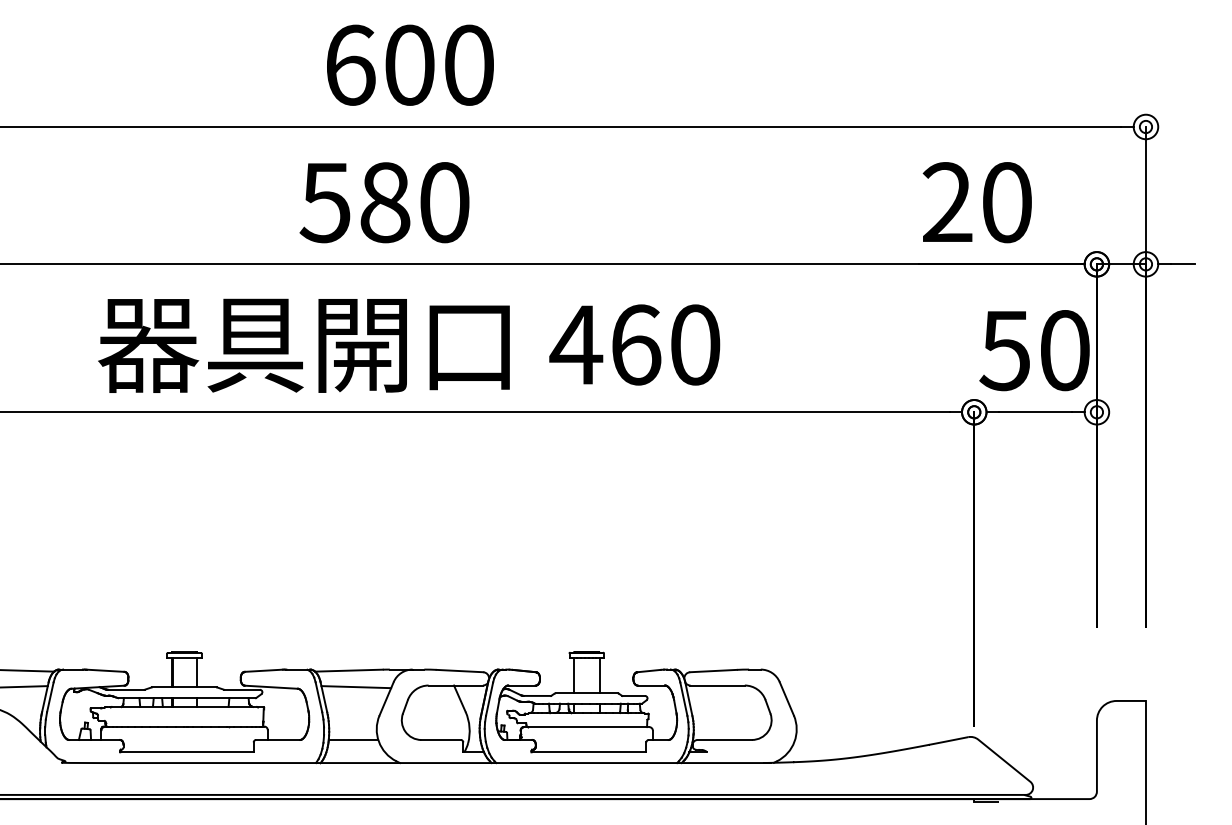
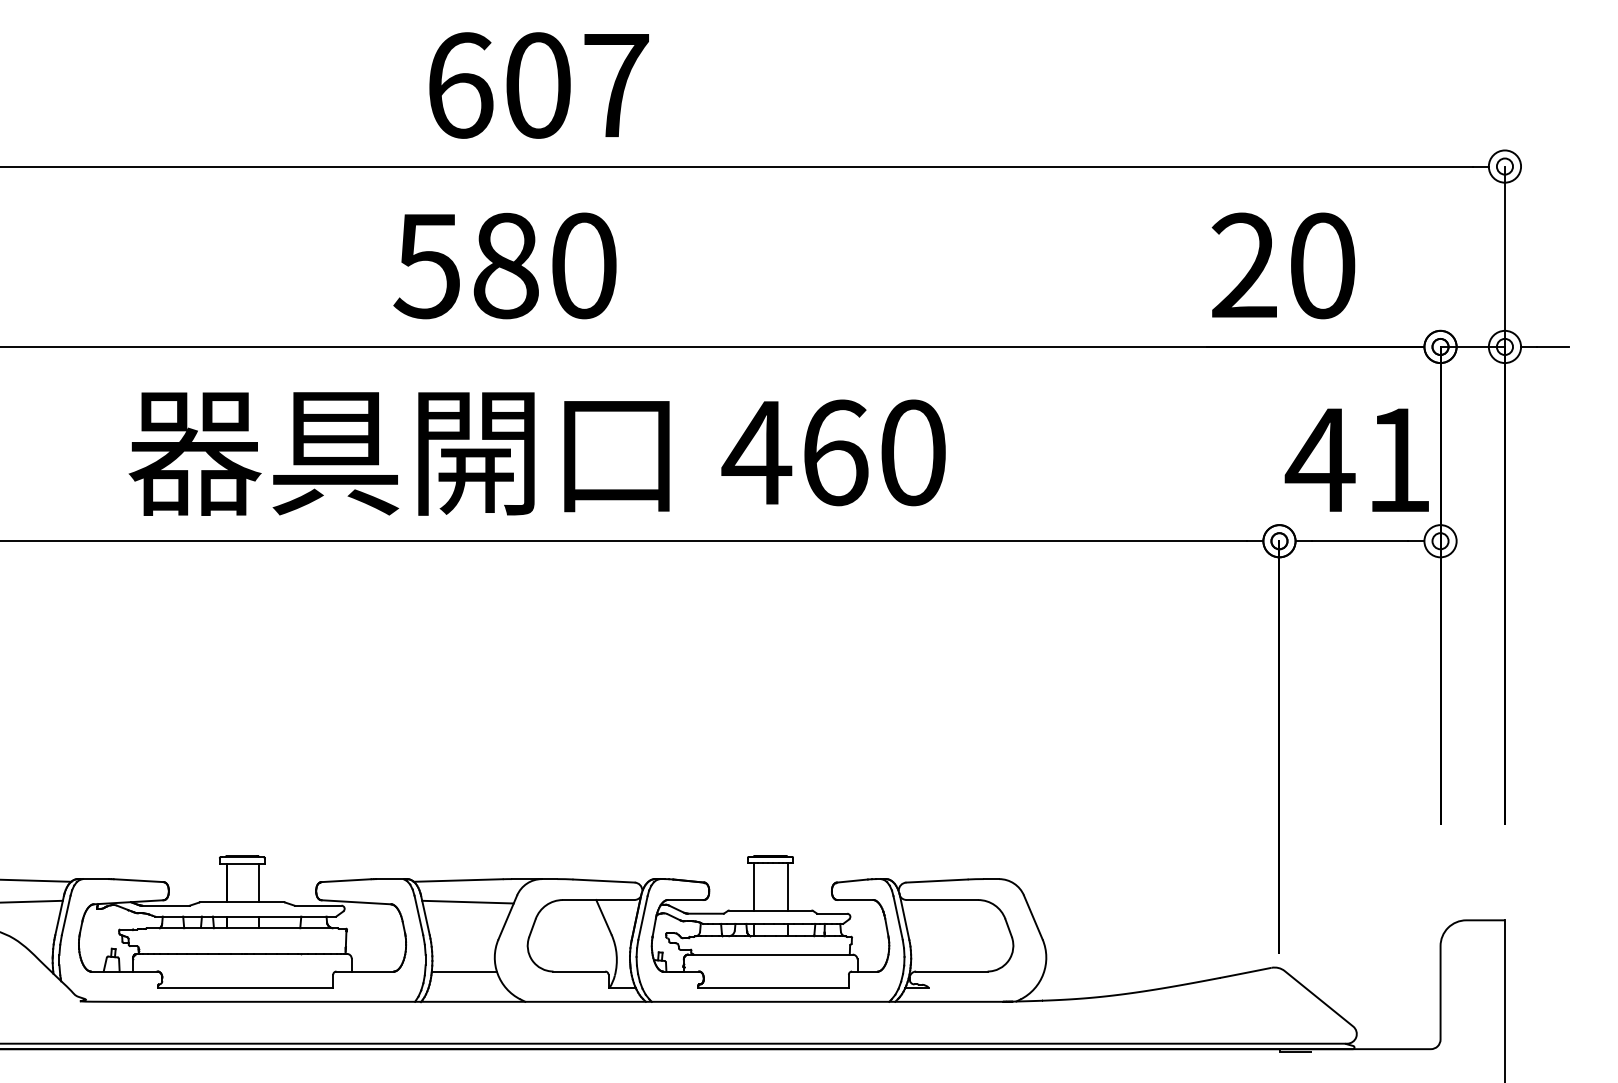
text: (469, 64) -> (616, 84), 600 -> 607
text: (1033, 350) -> (1357, 460), 50 -> 41

